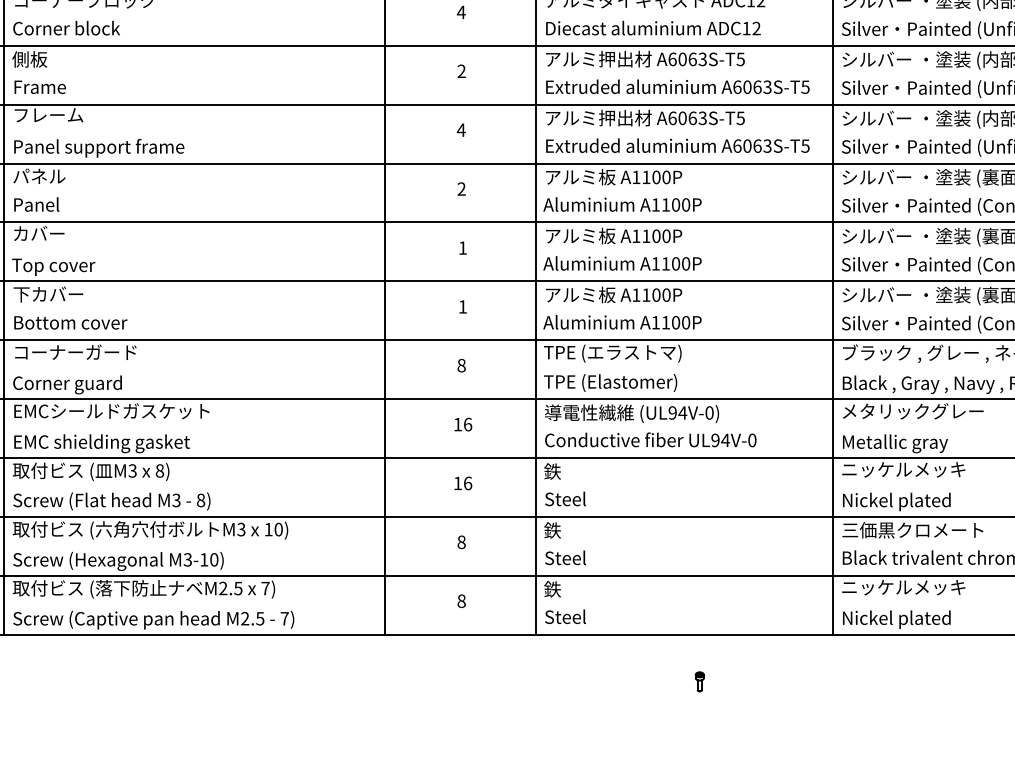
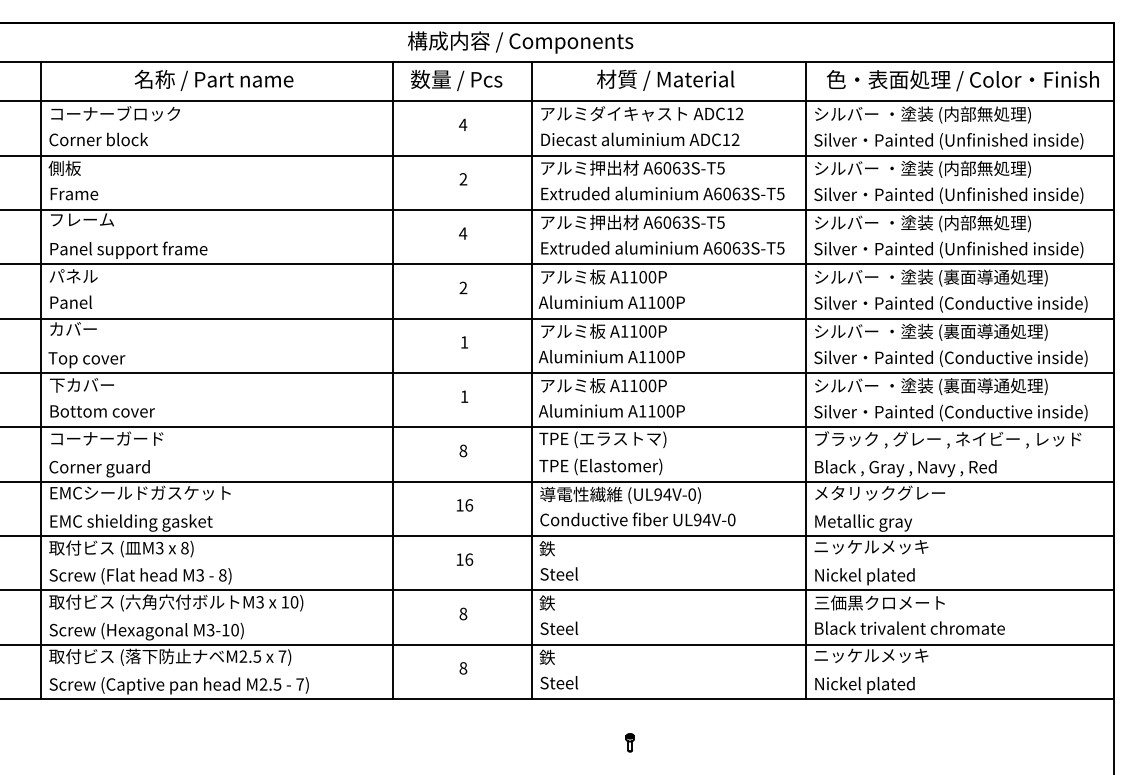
part: (699, 681) -> (629, 742), moved

